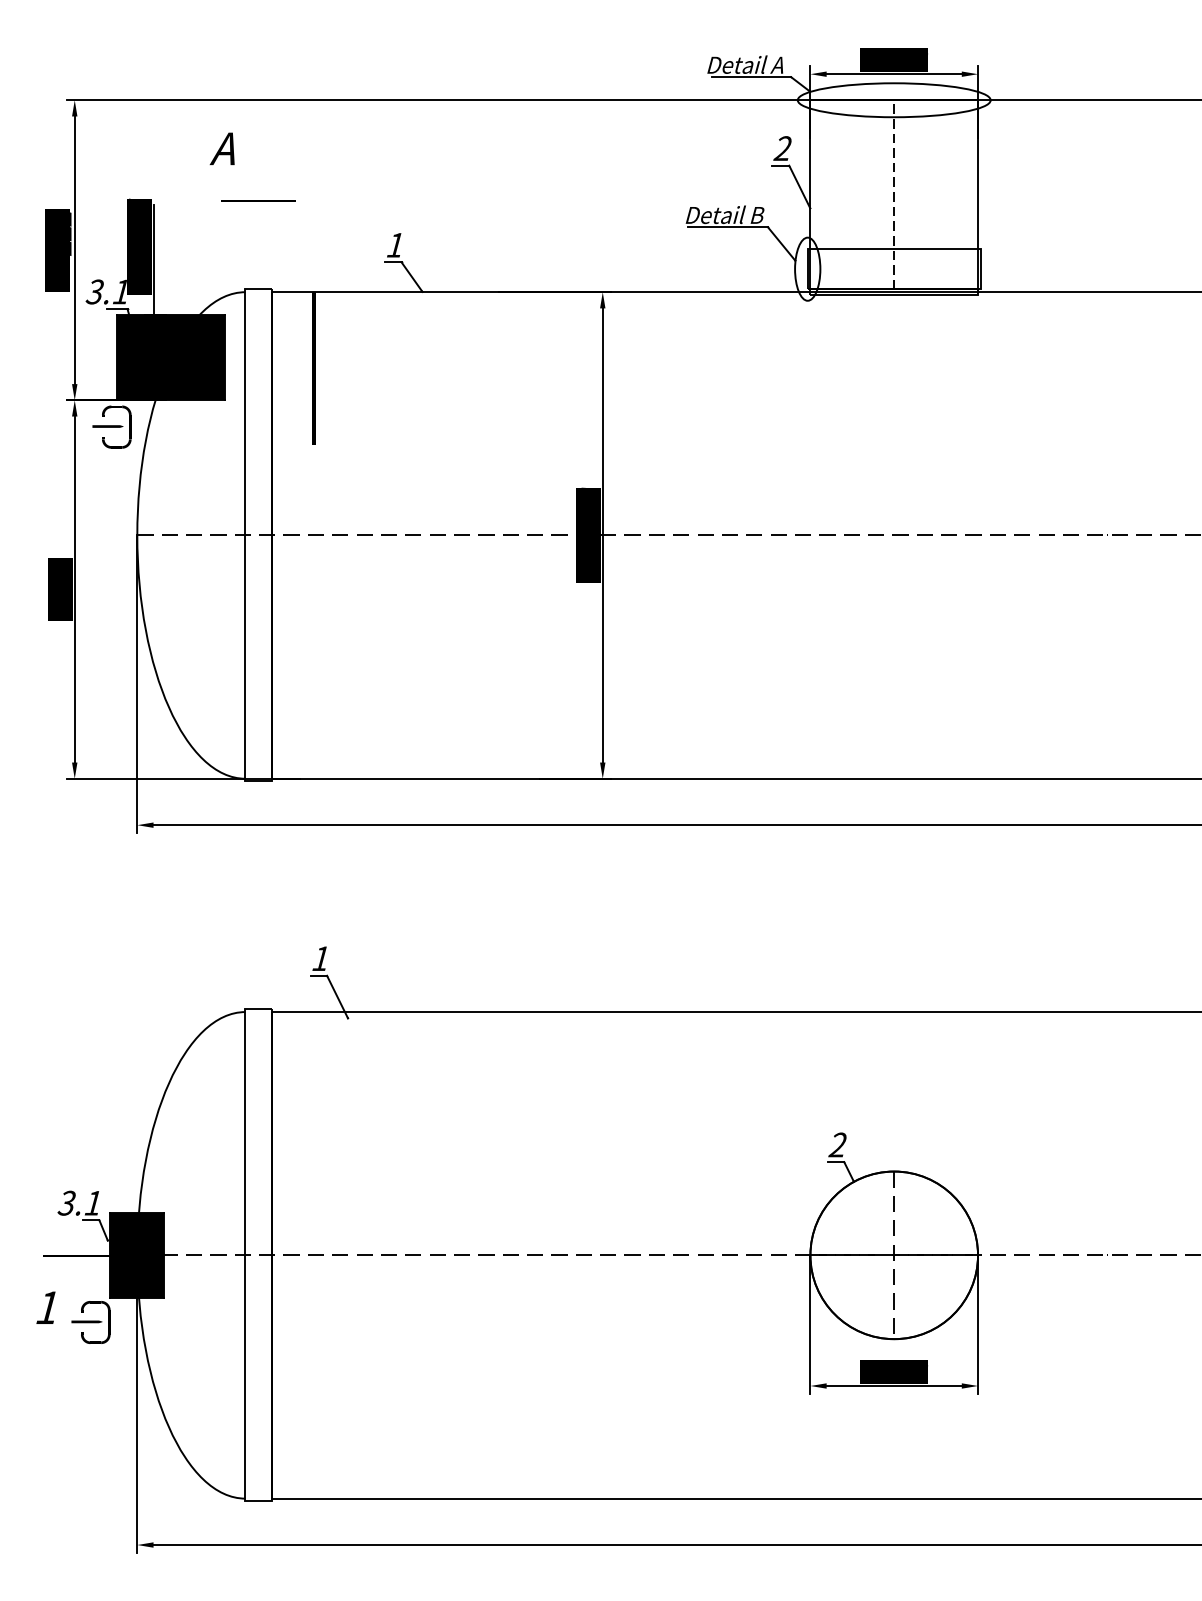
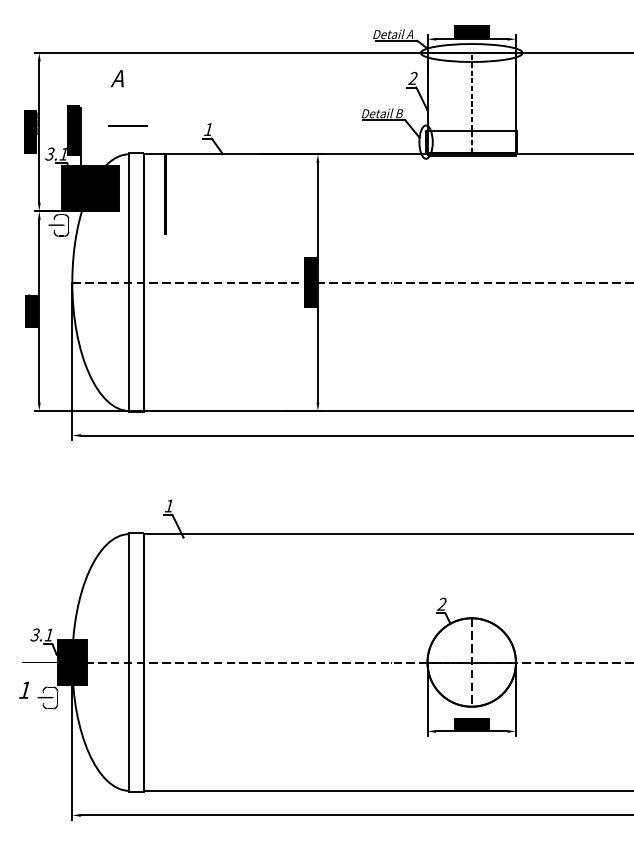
line: (257, 199) -> (127, 125), moved

